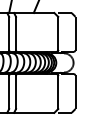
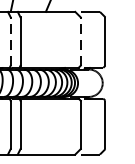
line: (9, 33) -> (11, 41), solid -> dashed
line: (58, 33) -> (81, 41), solid -> dashed

